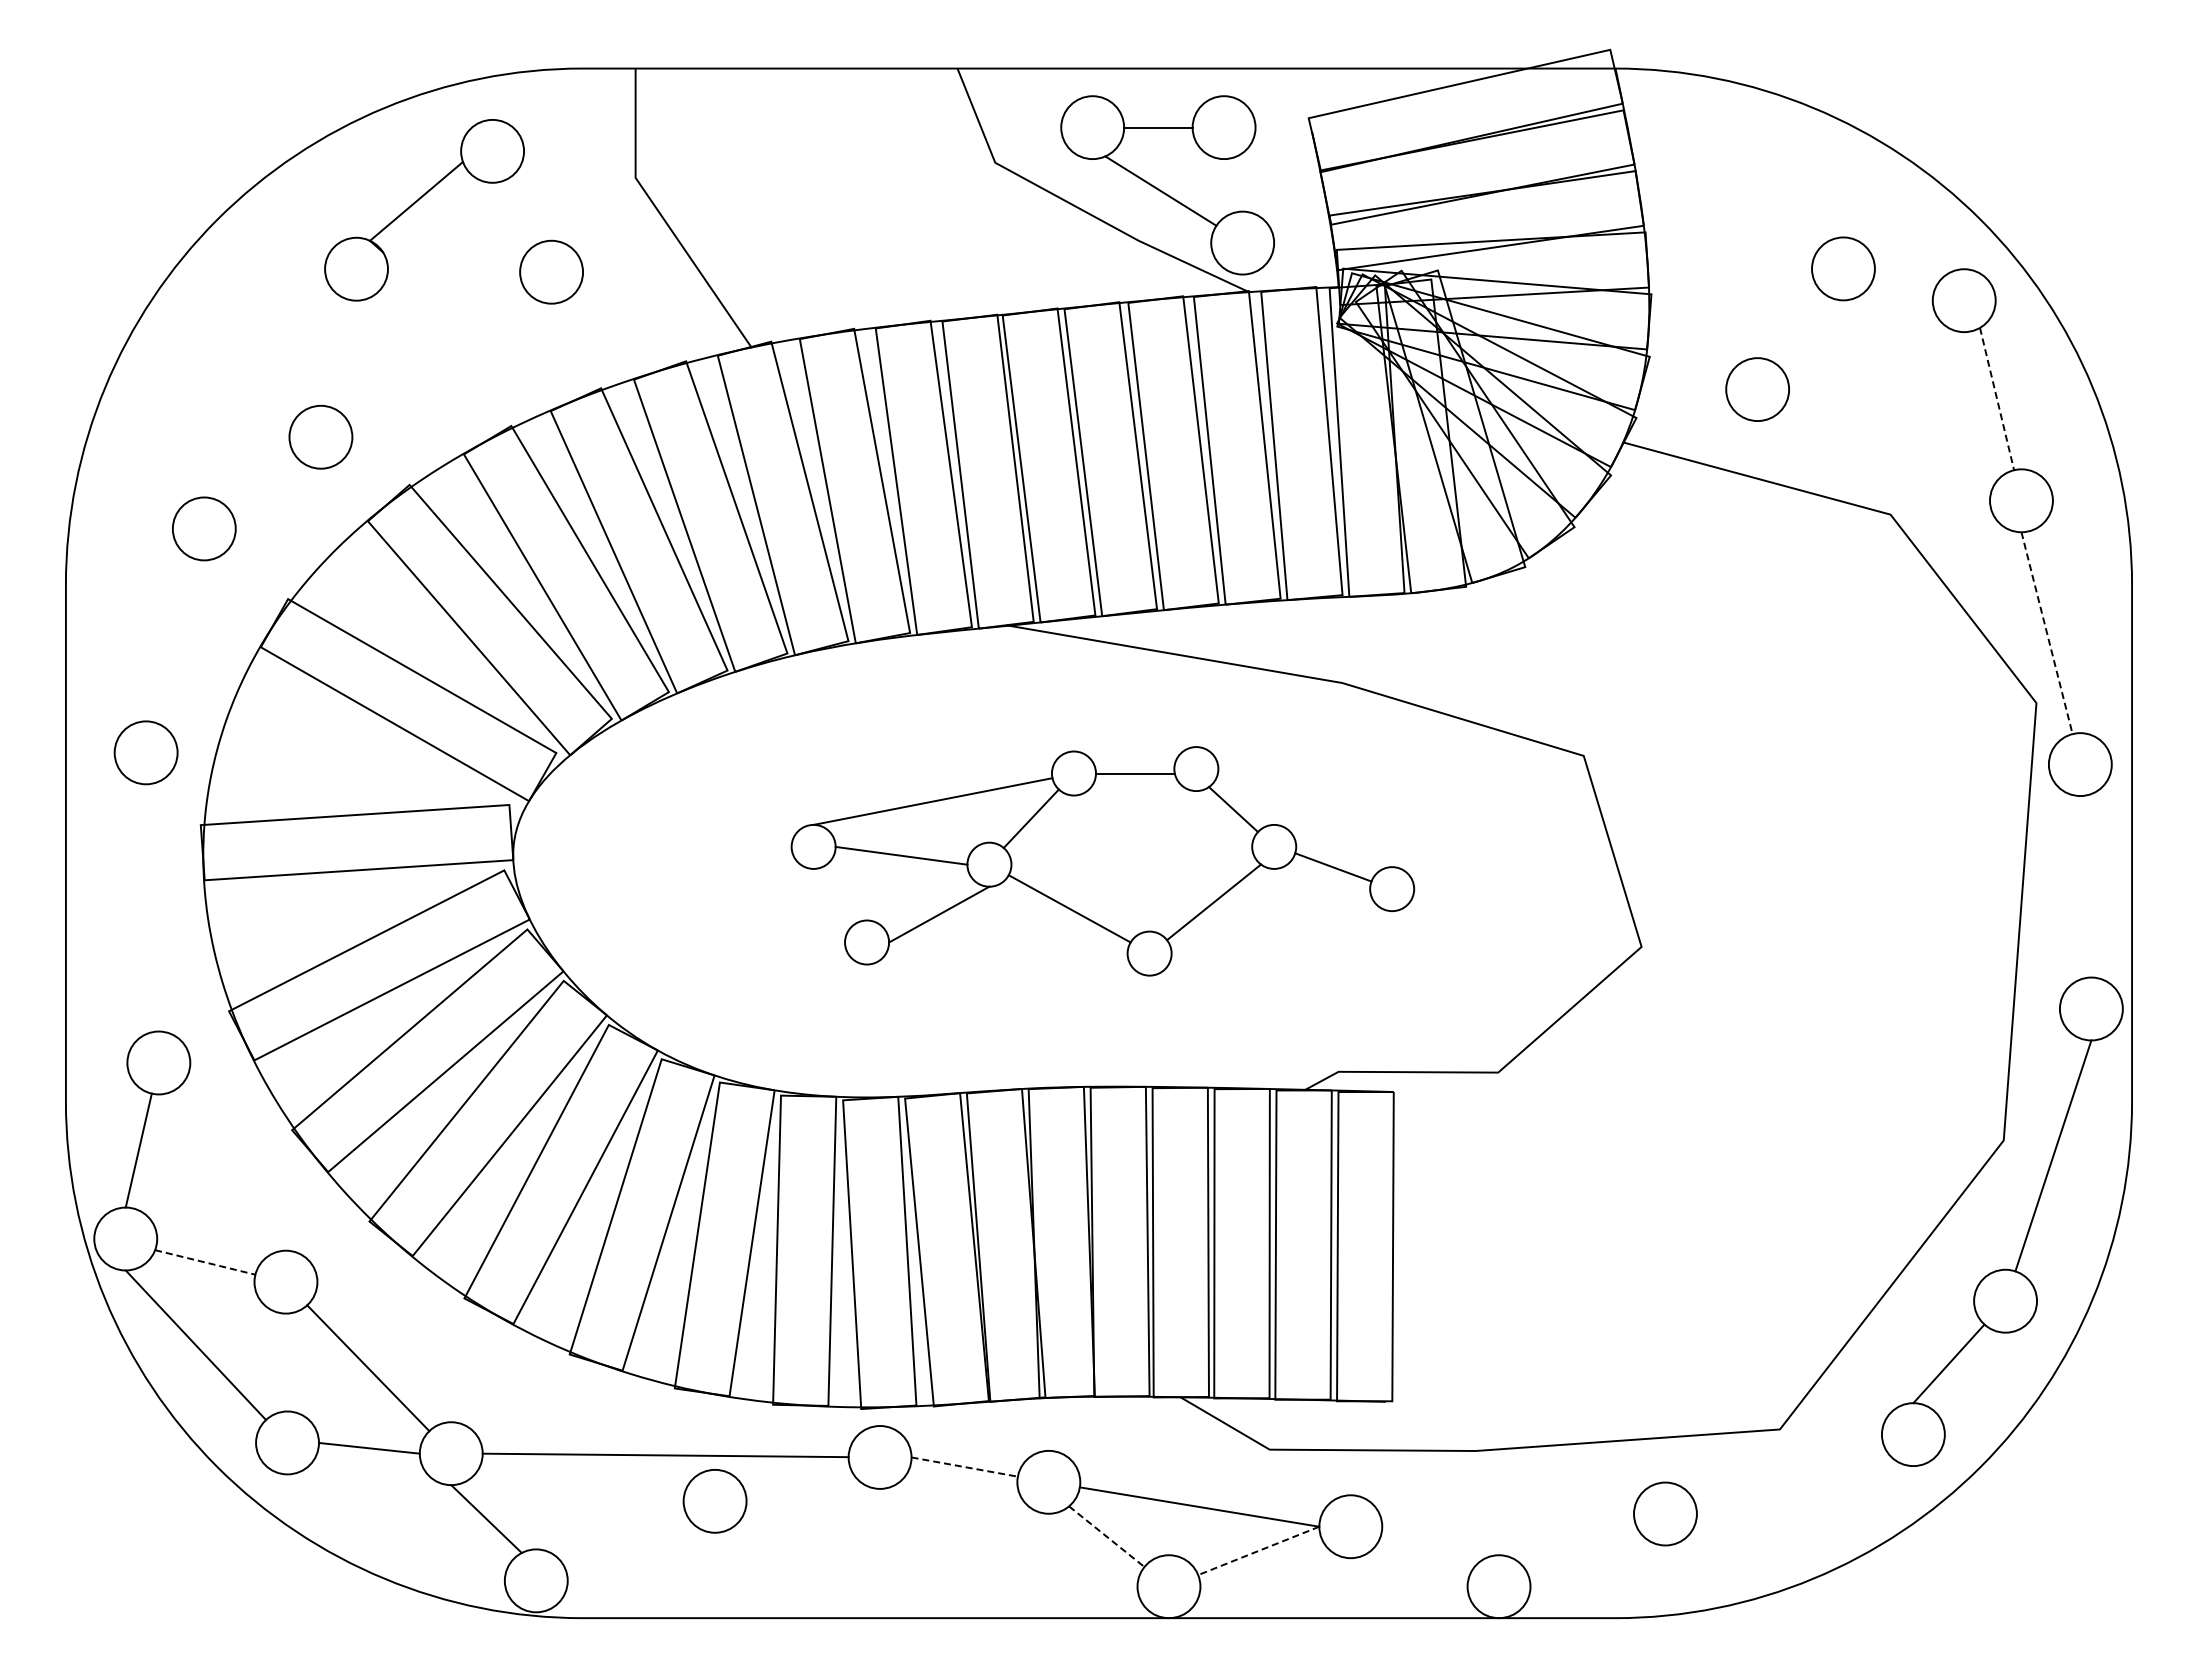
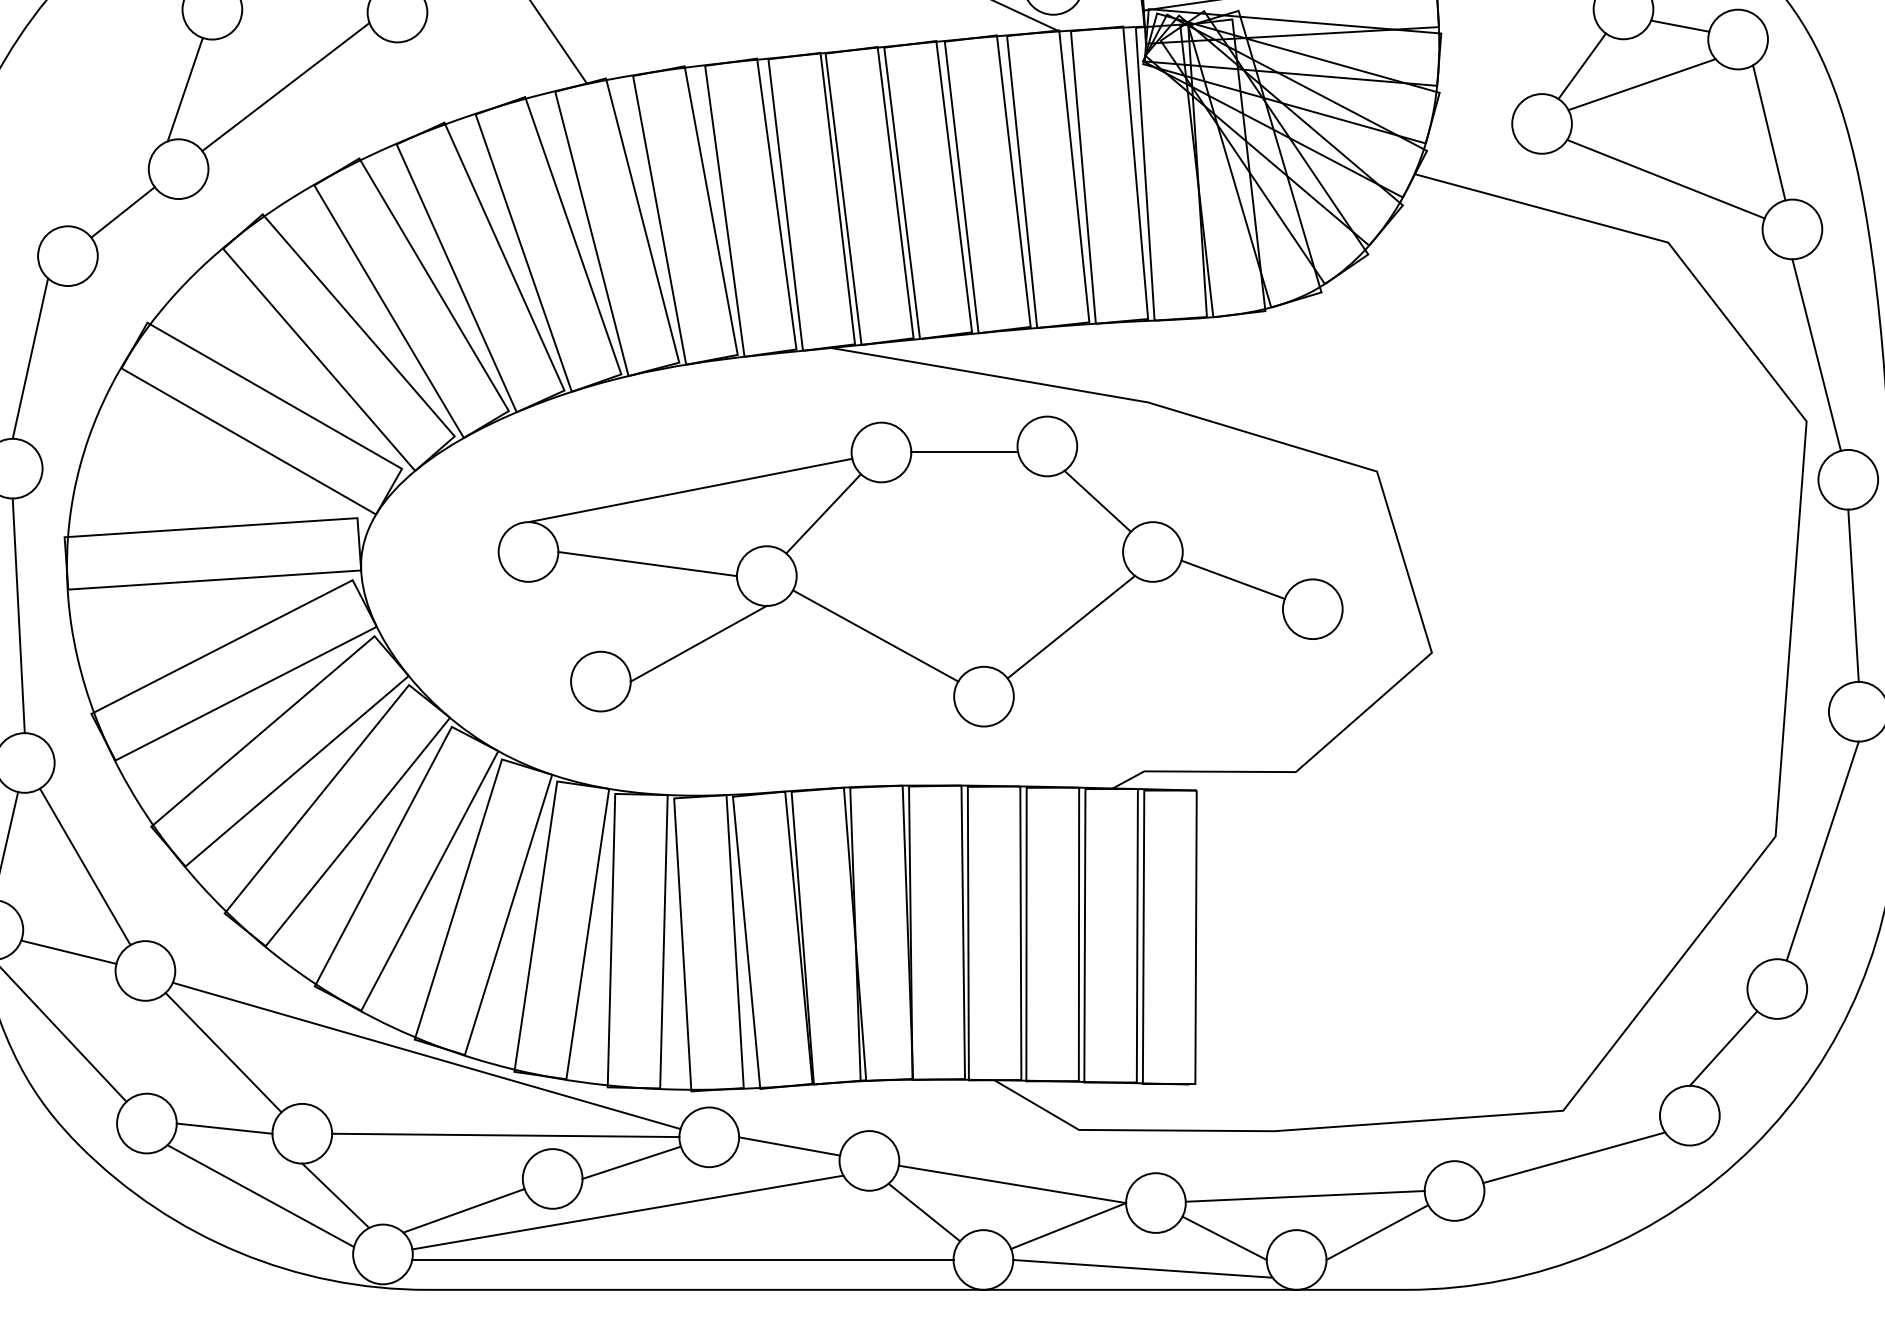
line: (1902, 286) -> (1679, 26), added
line: (1799, 328) -> (1581, 65), added
line: (1862, 348) -> (1641, 84), added
line: (433, 350) -> (285, 86), added
line: (327, 352) -> (184, 88), added
line: (1997, 399) -> (1769, 133), dashed -> solid
line: (1888, 447) -> (1666, 178), added
line: (261, 482) -> (122, 212), added
line: (2047, 633) -> (1817, 355), dashed -> solid
line: (164, 636) -> (30, 358), added
part: (1102, 861) -> (920, 571), size x1.43
line: (2085, 886) -> (1853, 595), added
line: (152, 907) -> (18, 615), added
line: (222, 1172) -> (85, 866), added
line: (205, 1262) -> (69, 952), dashed -> solid
line: (581, 1371) -> (425, 1055), added
line: (965, 1467) -> (790, 1146), dashed -> solid
line: (1791, 1478) -> (1574, 1157), added
line: (798, 1484) -> (631, 1162), added
line: (407, 1519) -> (260, 1196), added
line: (1508, 1519) -> (1305, 1196), added
line: (621, 1534) -> (463, 1210), added
line: (794, 1536) -> (628, 1212), added
line: (1107, 1537) -> (925, 1213), dashed -> solid
line: (1258, 1551) -> (1068, 1226), dashed -> solid
line: (1583, 1557) -> (1376, 1232), added
line: (1422, 1563) -> (1224, 1237), added
line: (852, 1586) -> (683, 1259), added
line: (1336, 1595) -> (1142, 1268), added

